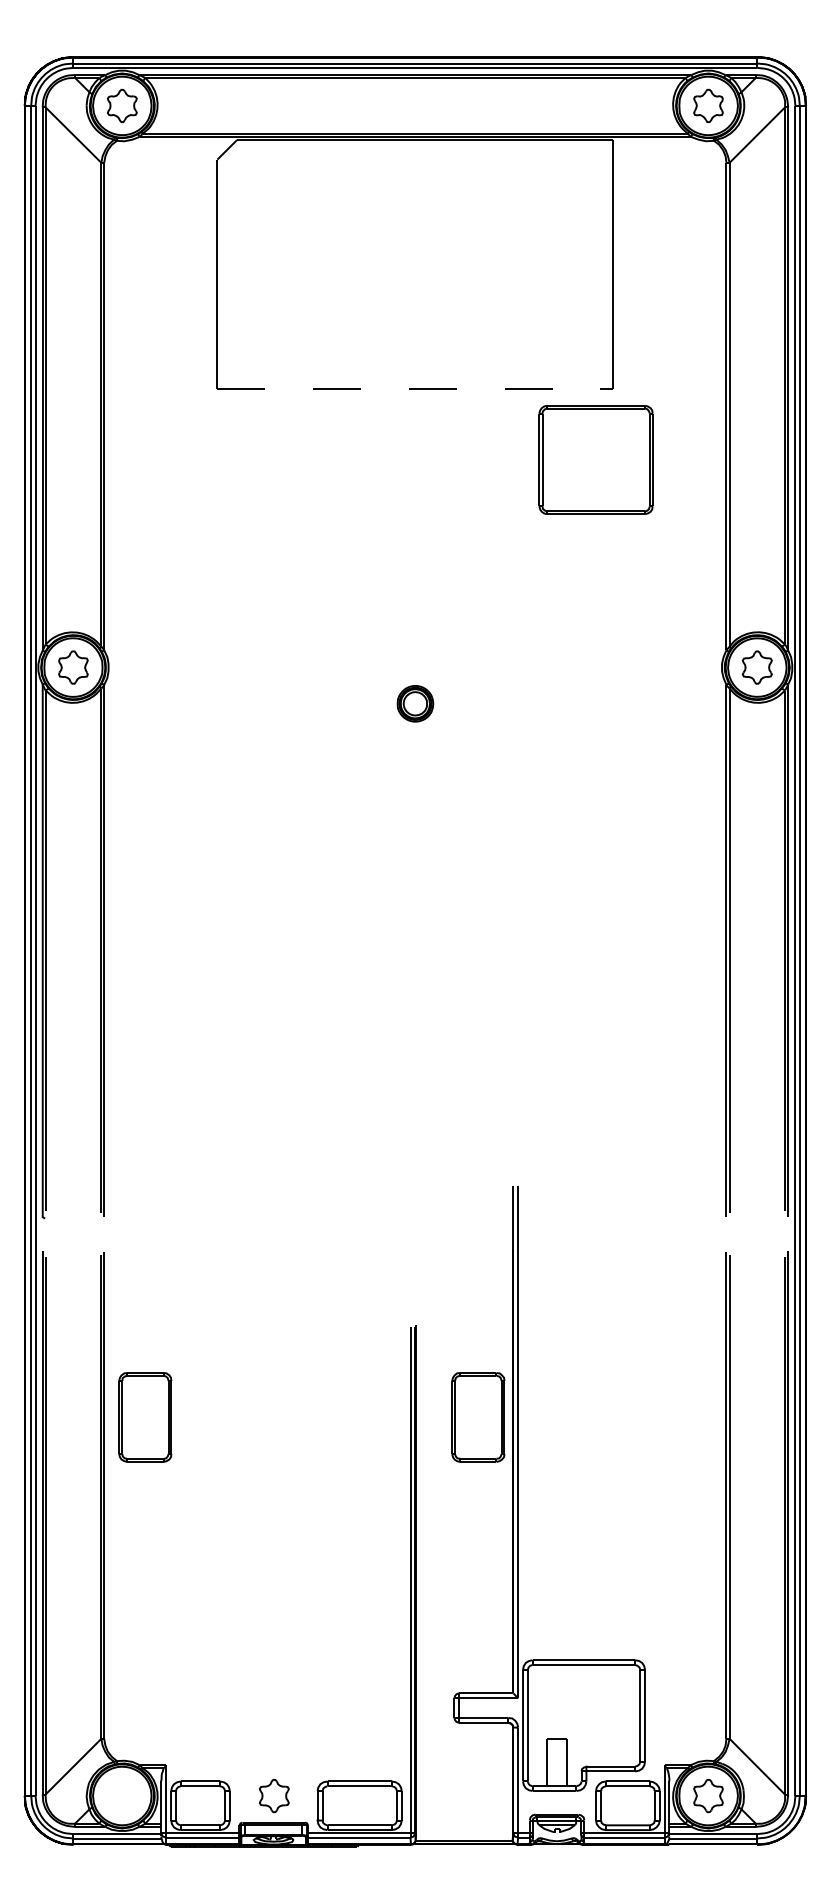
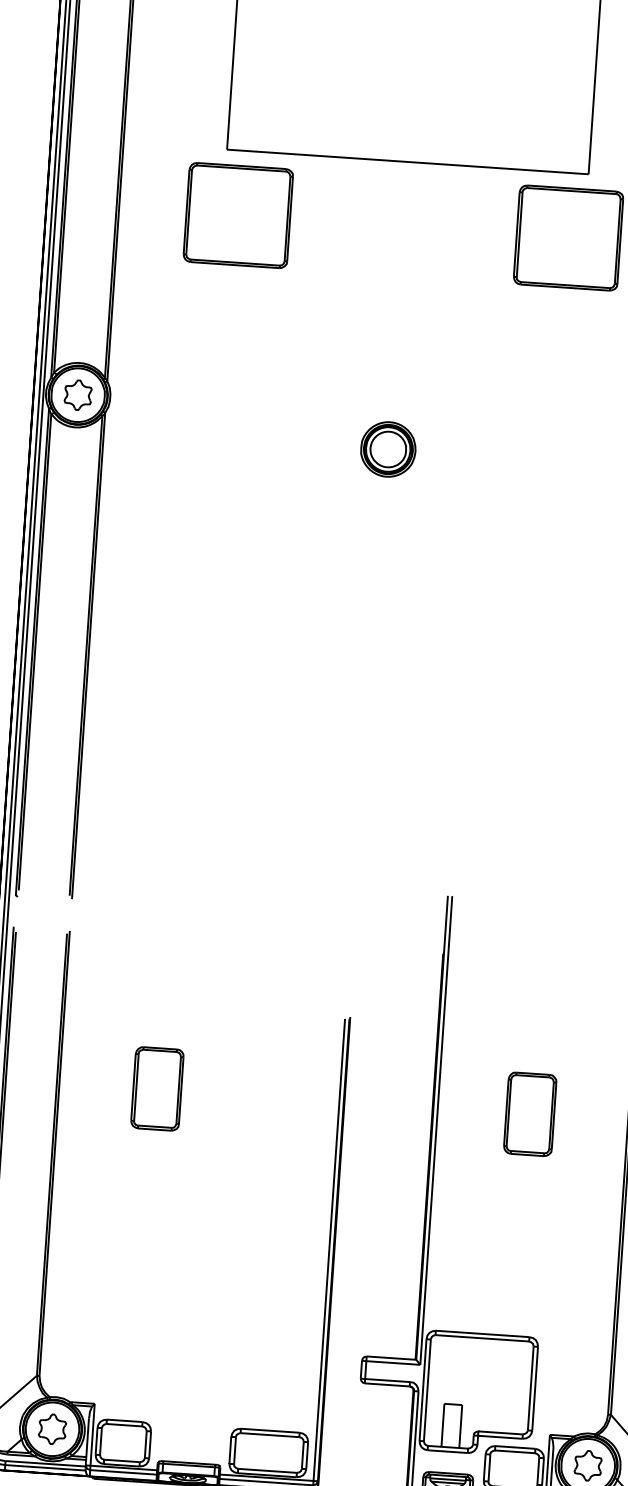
line: (415, 389) -> (408, 162), dashed -> solid
part: (234, 459) -> (238, 215), added
part: (415, 703) -> (388, 449), size x1.67
part: (145, 1417) -> (157, 1089), moved
part: (478, 1417) -> (530, 1114), moved
part: (274, 1796) -> (52, 1429), moved

